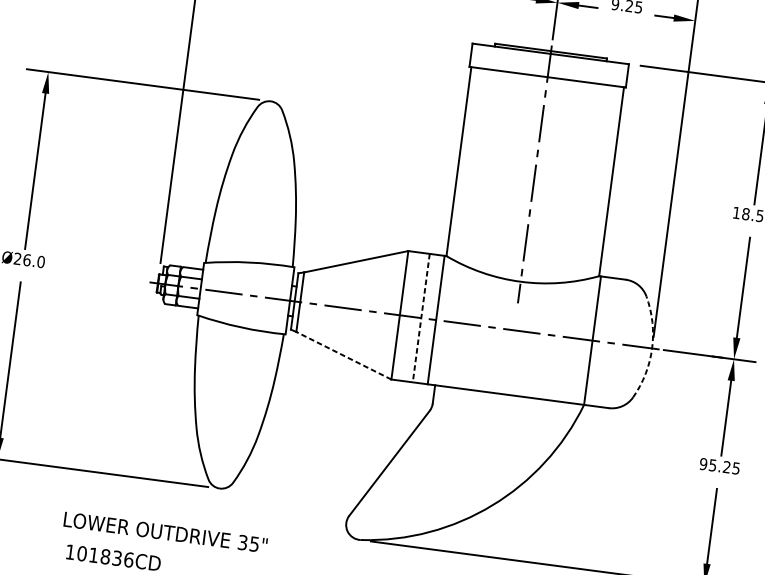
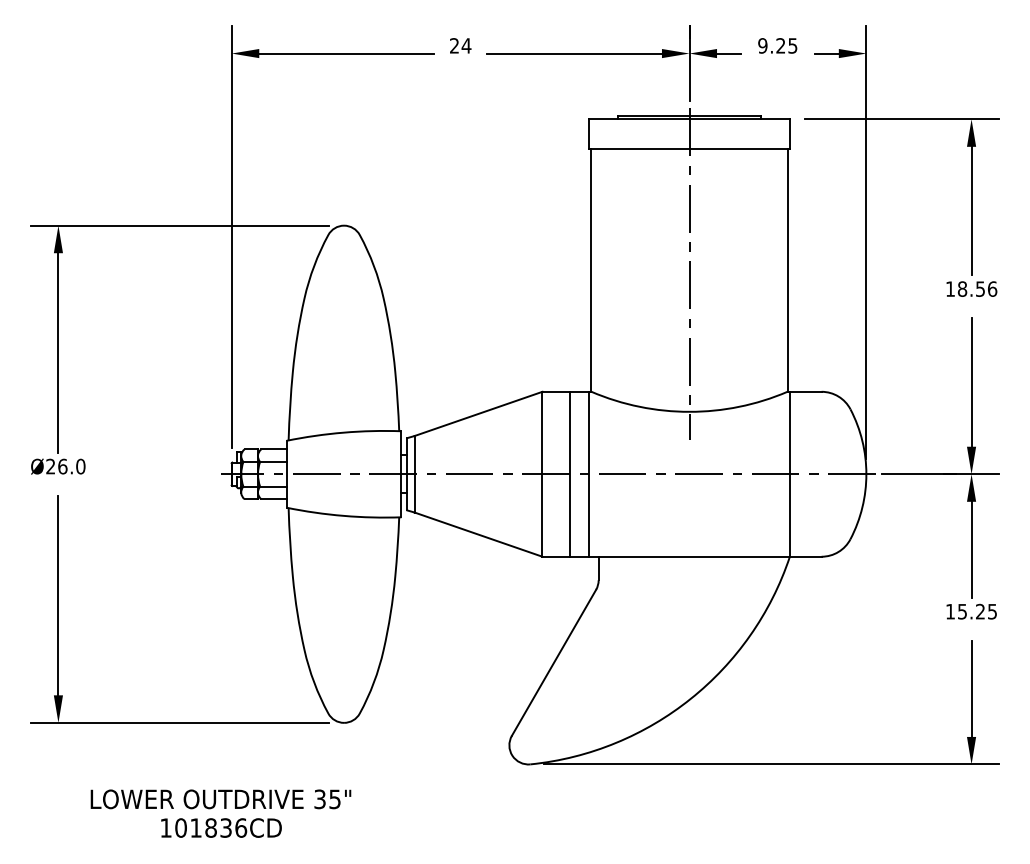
line: (420, 318) -> (569, 474), dashed -> solid
arc: (652, 348) -> (866, 474), dashed -> solid
line: (343, 355) -> (478, 534), dashed -> solid
text: (703, 464) -> (950, 611), 95.25 -> 15.25
text: (165, 532) -> (220, 799), moved

